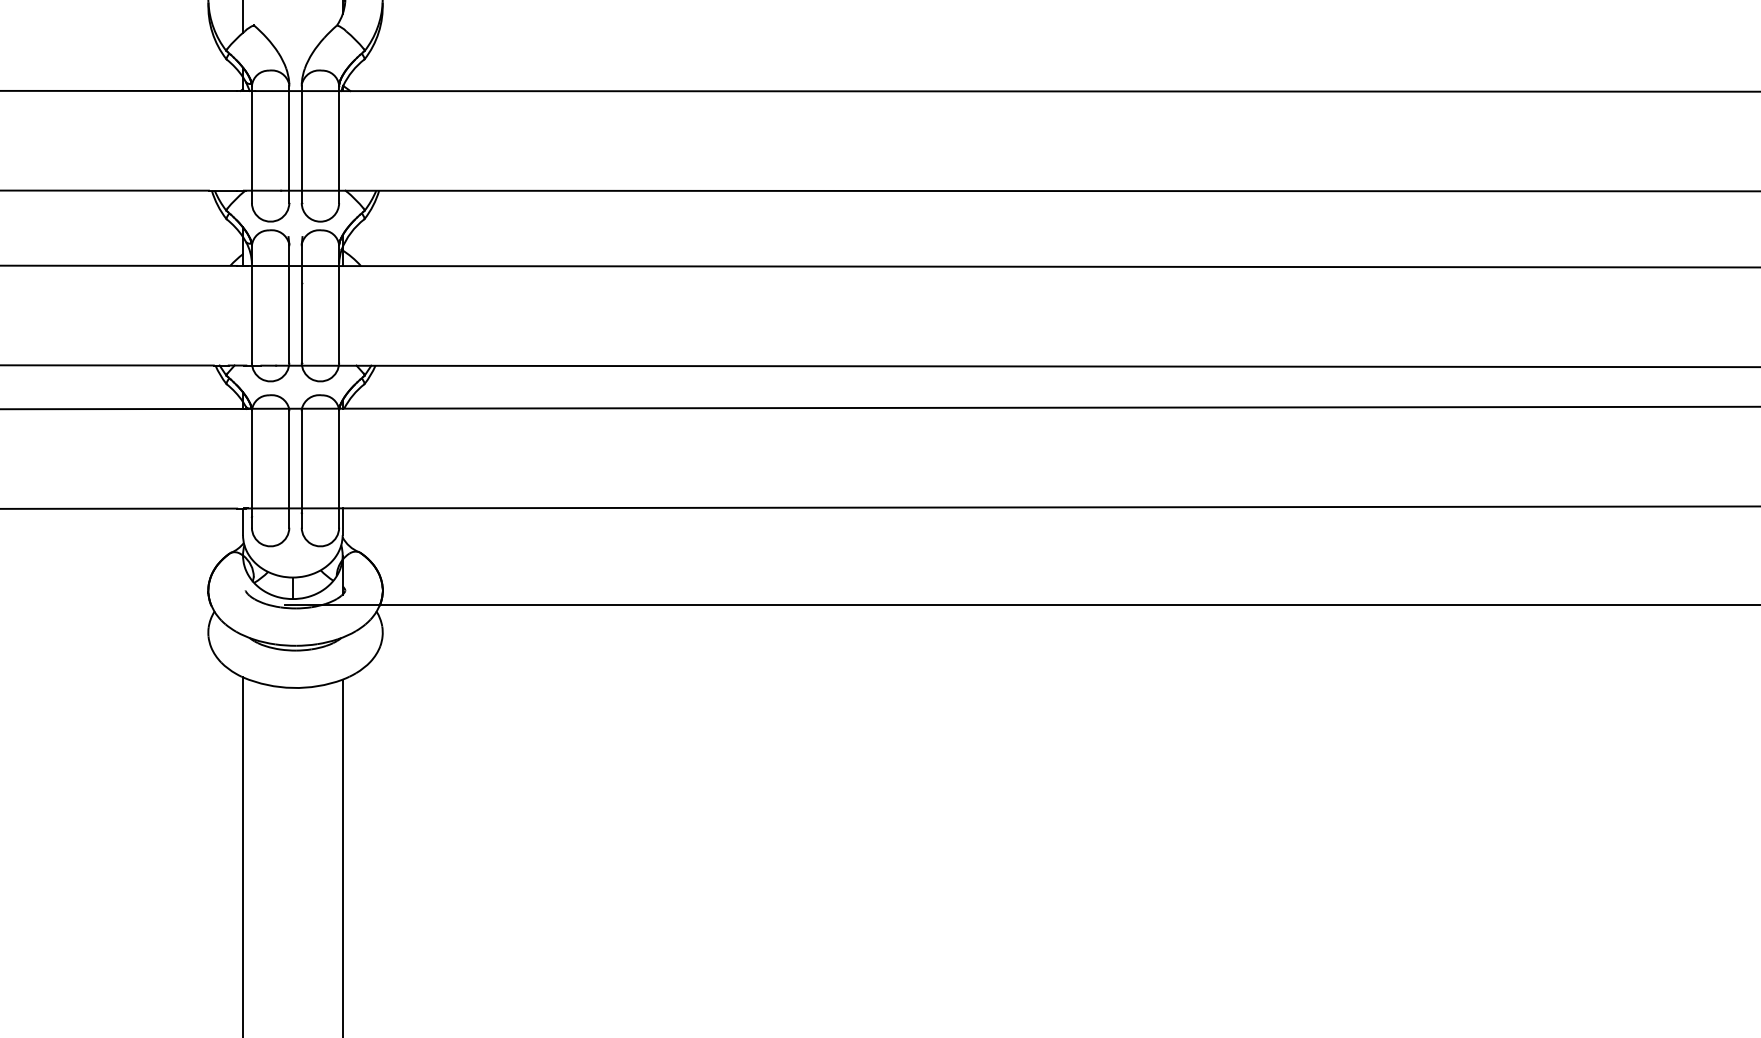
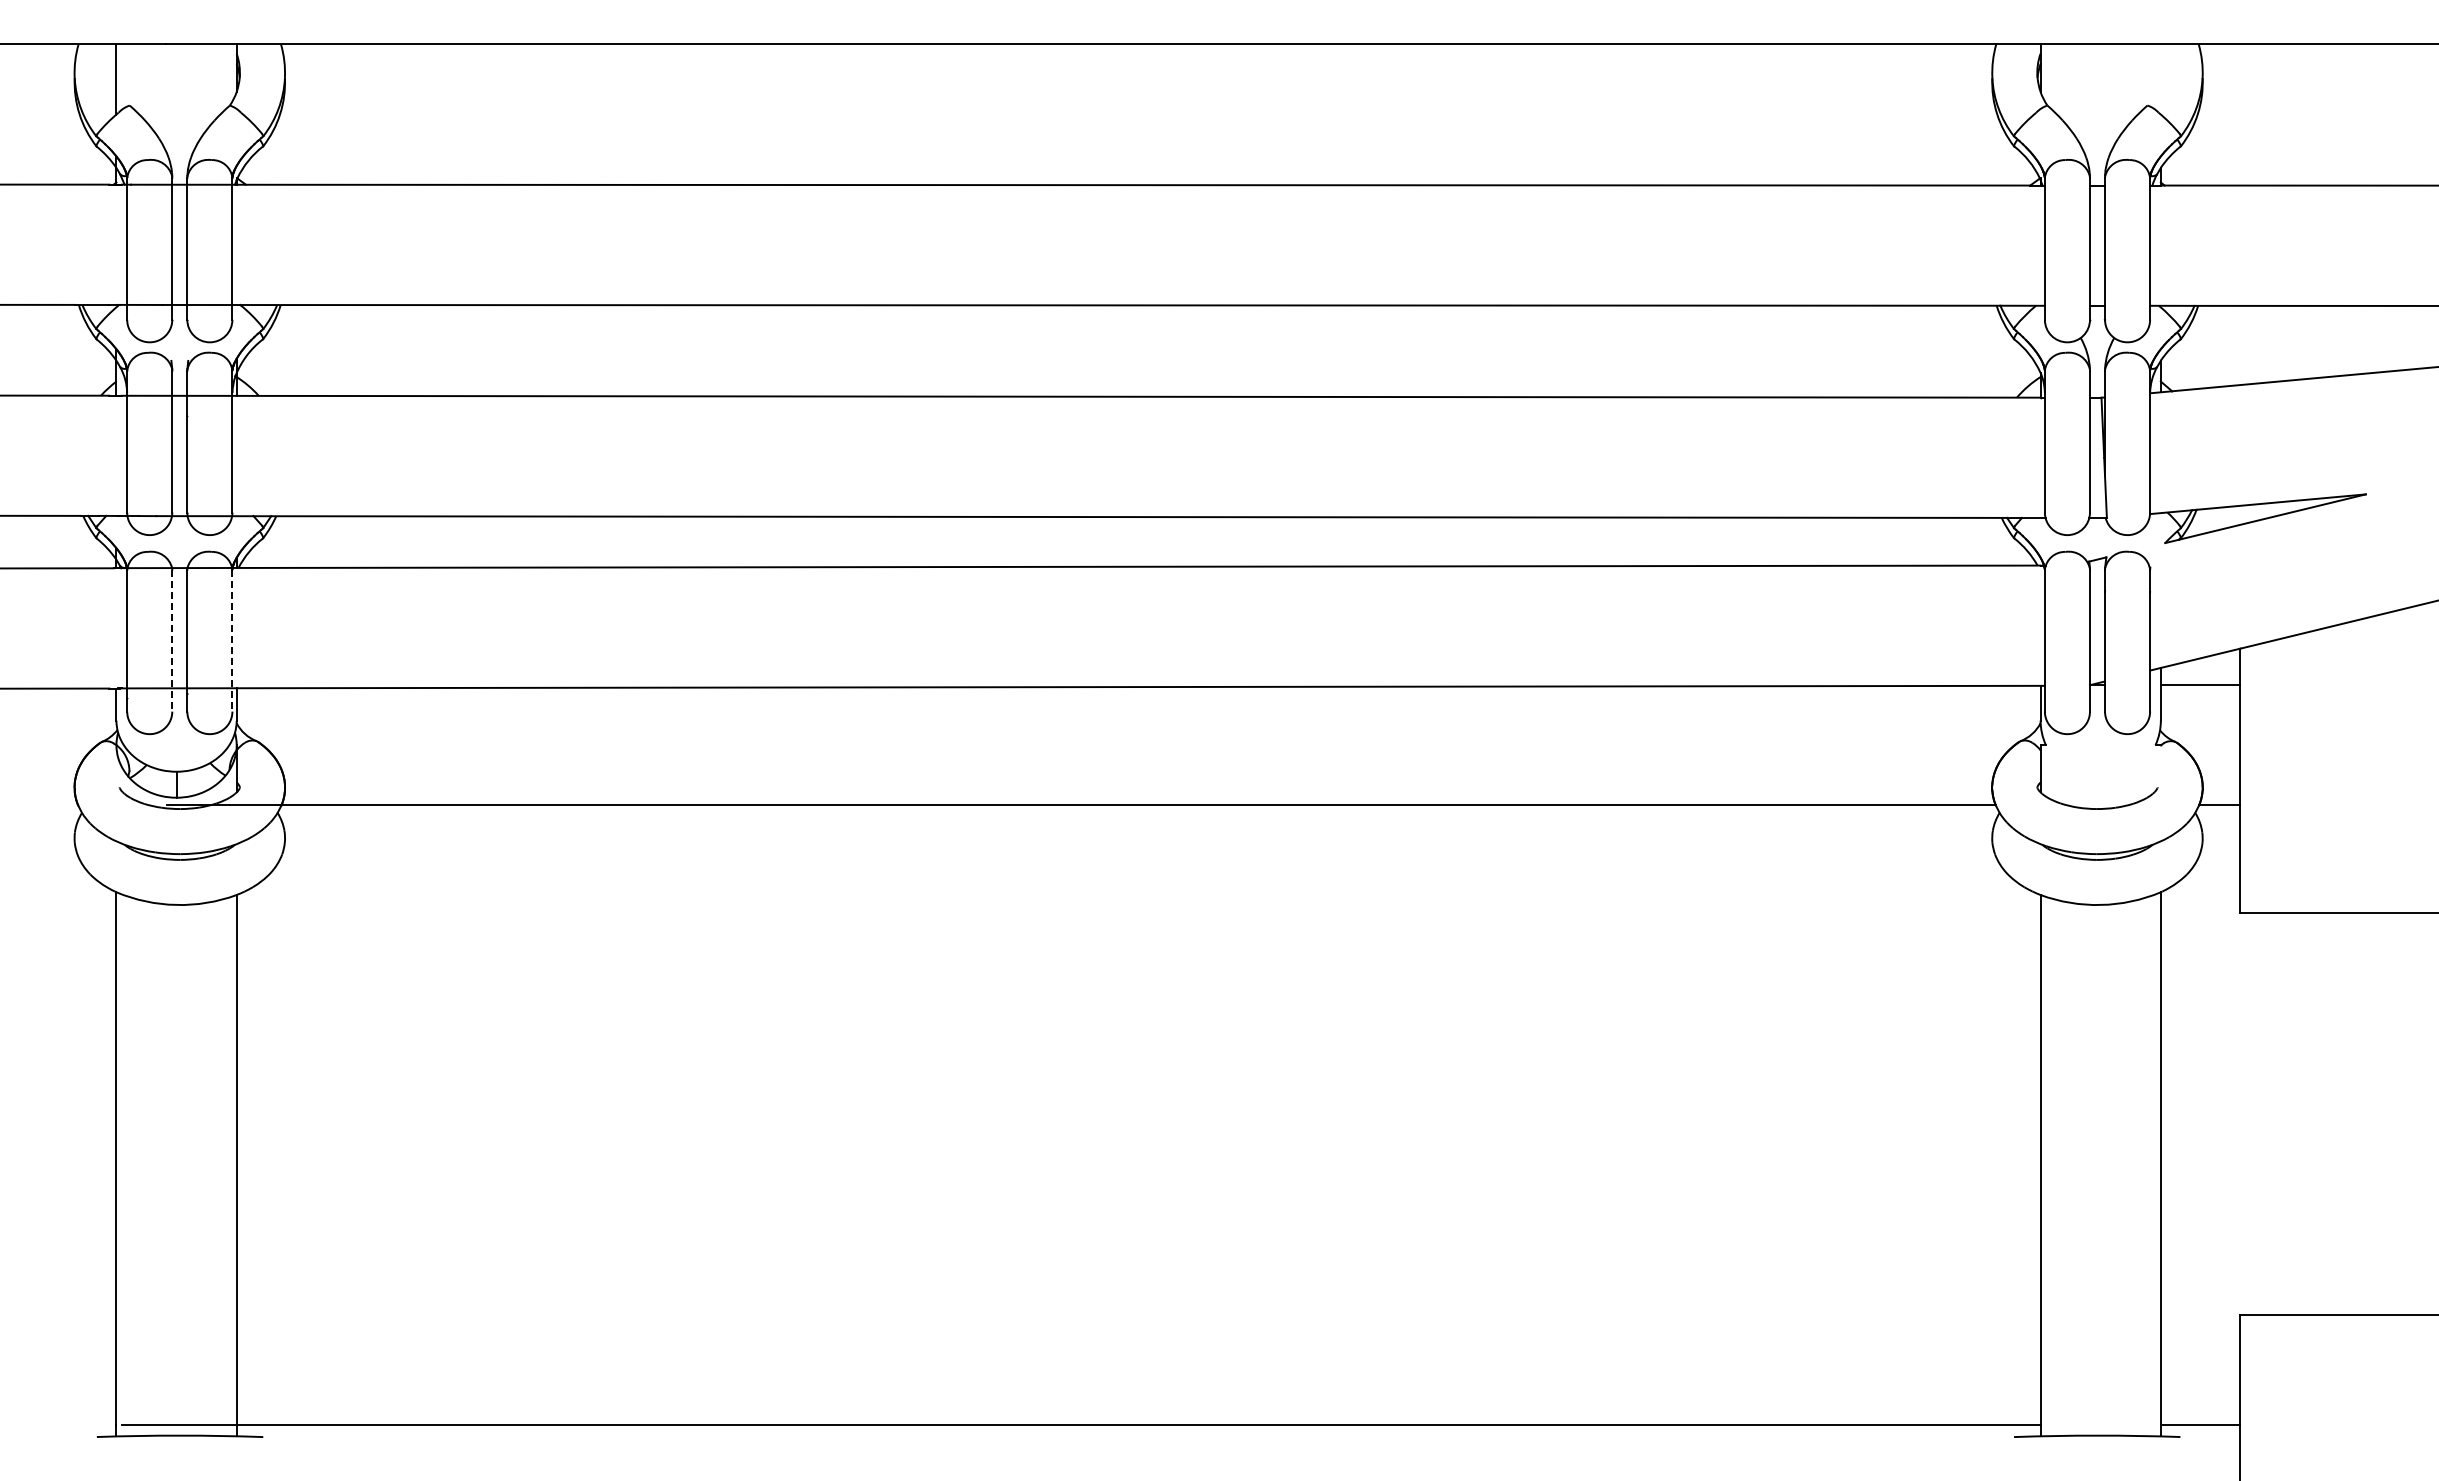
line: (289, 468) -> (172, 640), solid -> dashed
line: (339, 468) -> (232, 640), solid -> dashed

